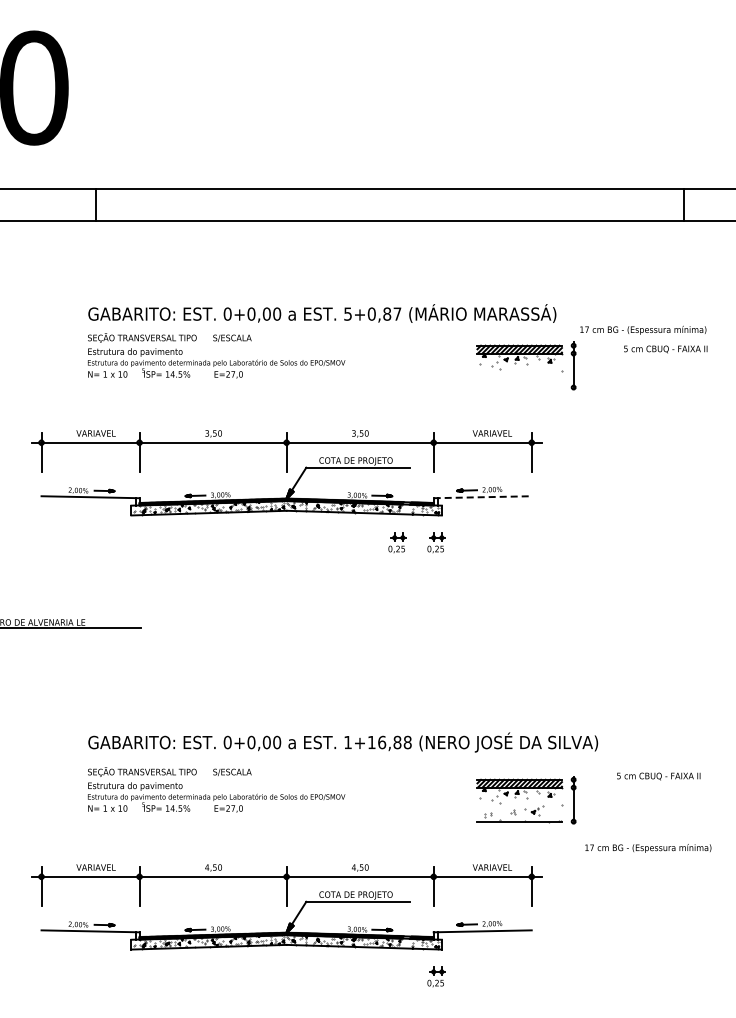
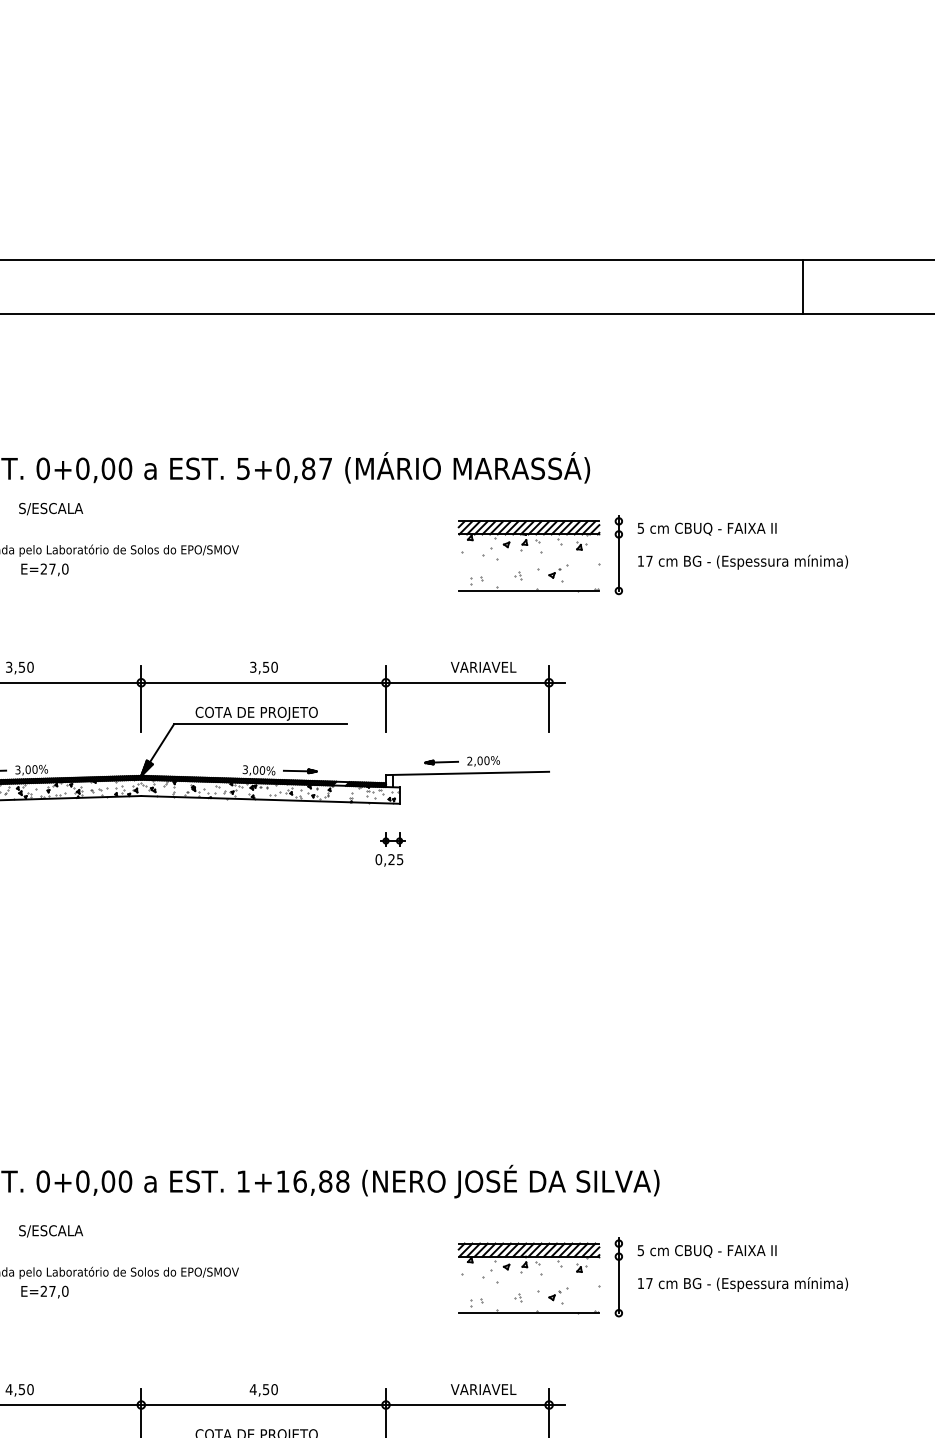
text: (643, 329) -> (743, 560), moved
text: (665, 349) -> (706, 529), moved
part: (519, 380) -> (528, 579), added
line: (483, 497) -> (468, 773), dashed -> solid
part: (397, 542) -> (325, 848), removed
text: (658, 776) -> (706, 1251), moved
text: (648, 848) -> (743, 1284), moved

